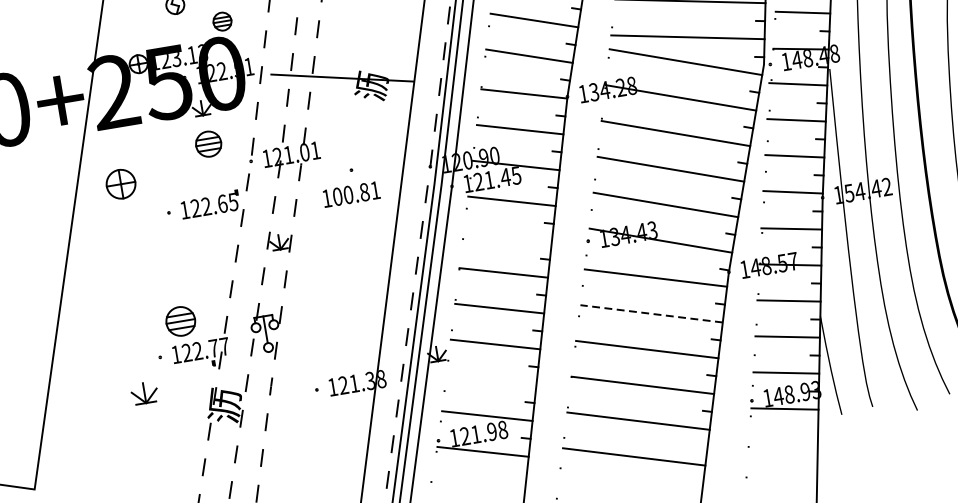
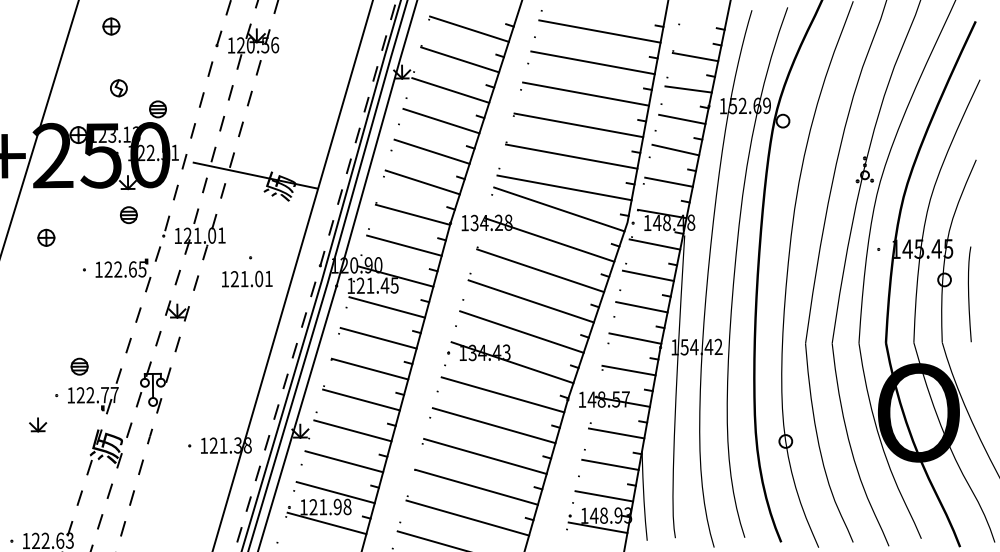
part: (208, 144) -> (128, 215), size x0.71
part: (121, 183) -> (46, 237), size x0.62
text: (351, 193) -> (247, 278), 100.81 -> 121.01
line: (507, 237) -> (378, 338), added
line: (651, 313) -> (494, 425), dashed -> solid
part: (180, 321) -> (79, 366), size x0.62
line: (491, 380) -> (344, 461), added
part: (145, 392) -> (38, 424), size x0.71

